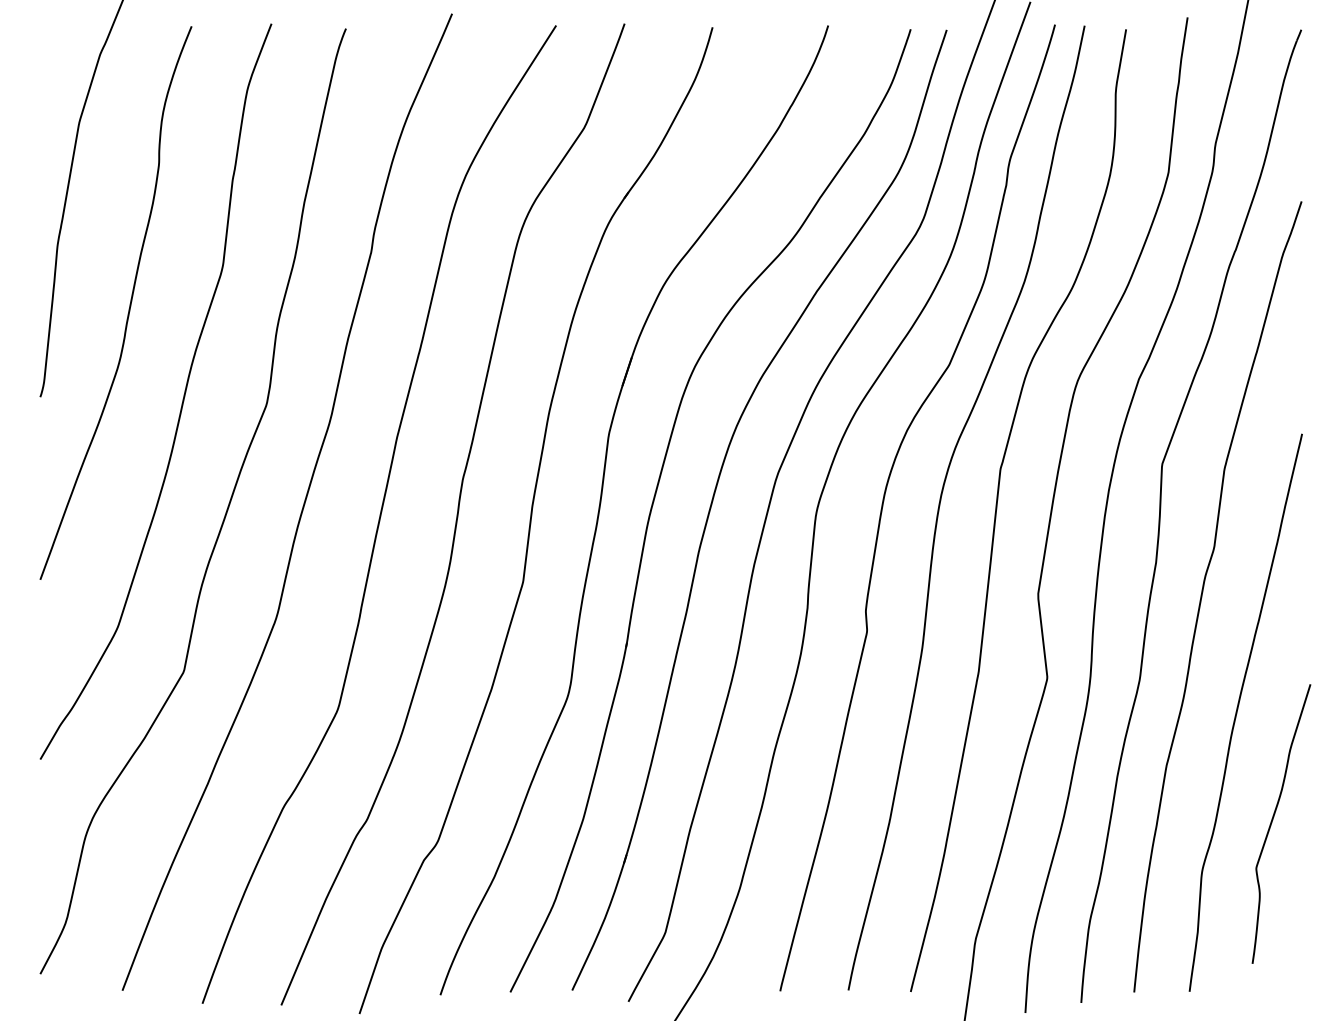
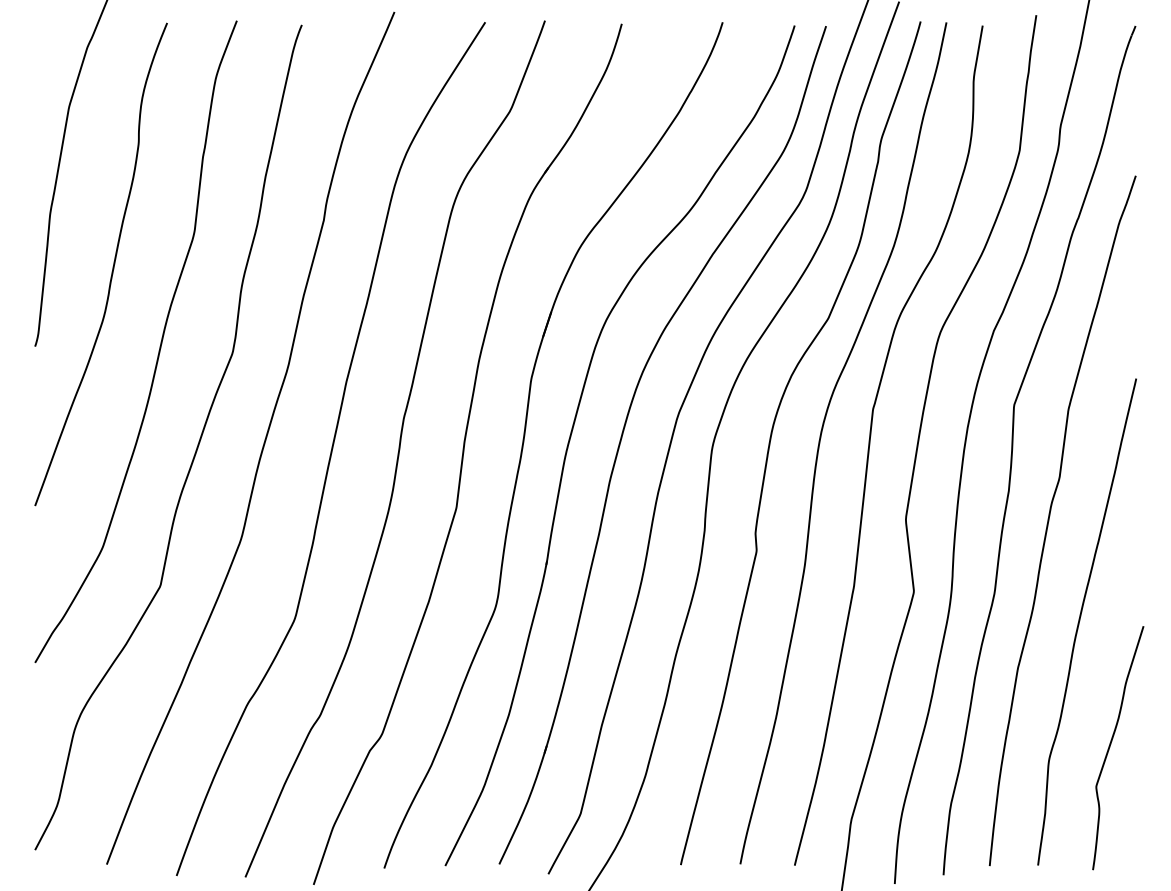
curve: (1273, 819) -> (1111, 744), moved

